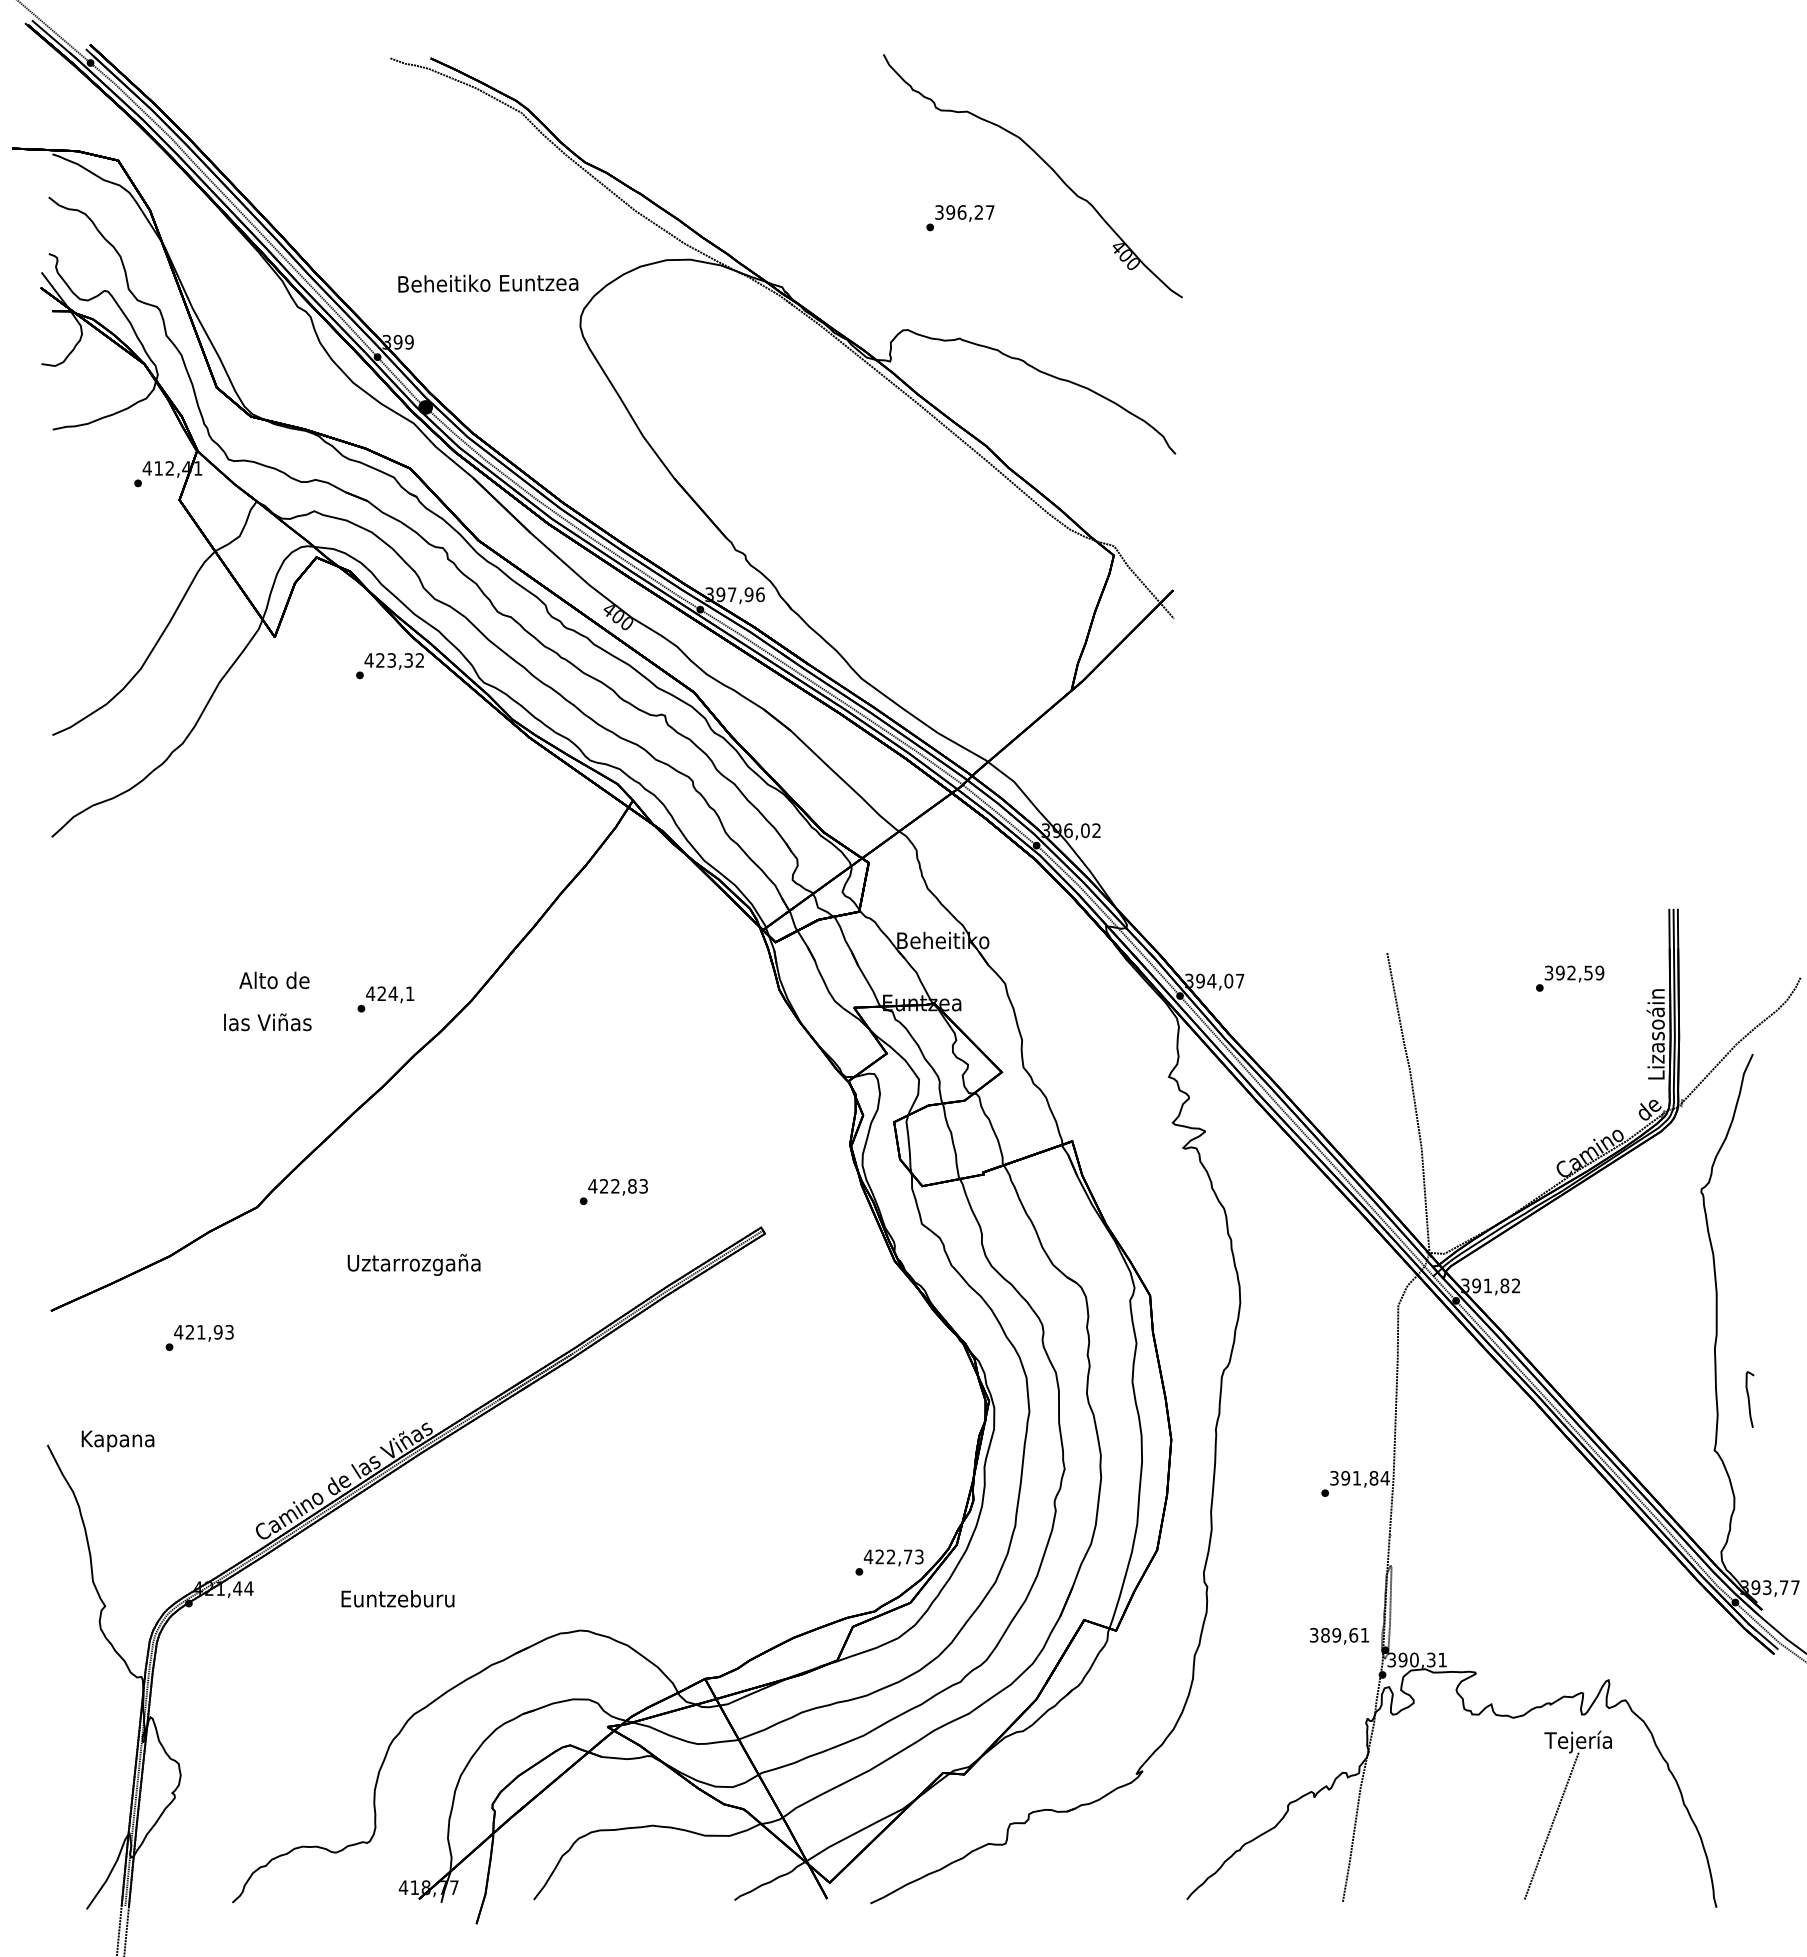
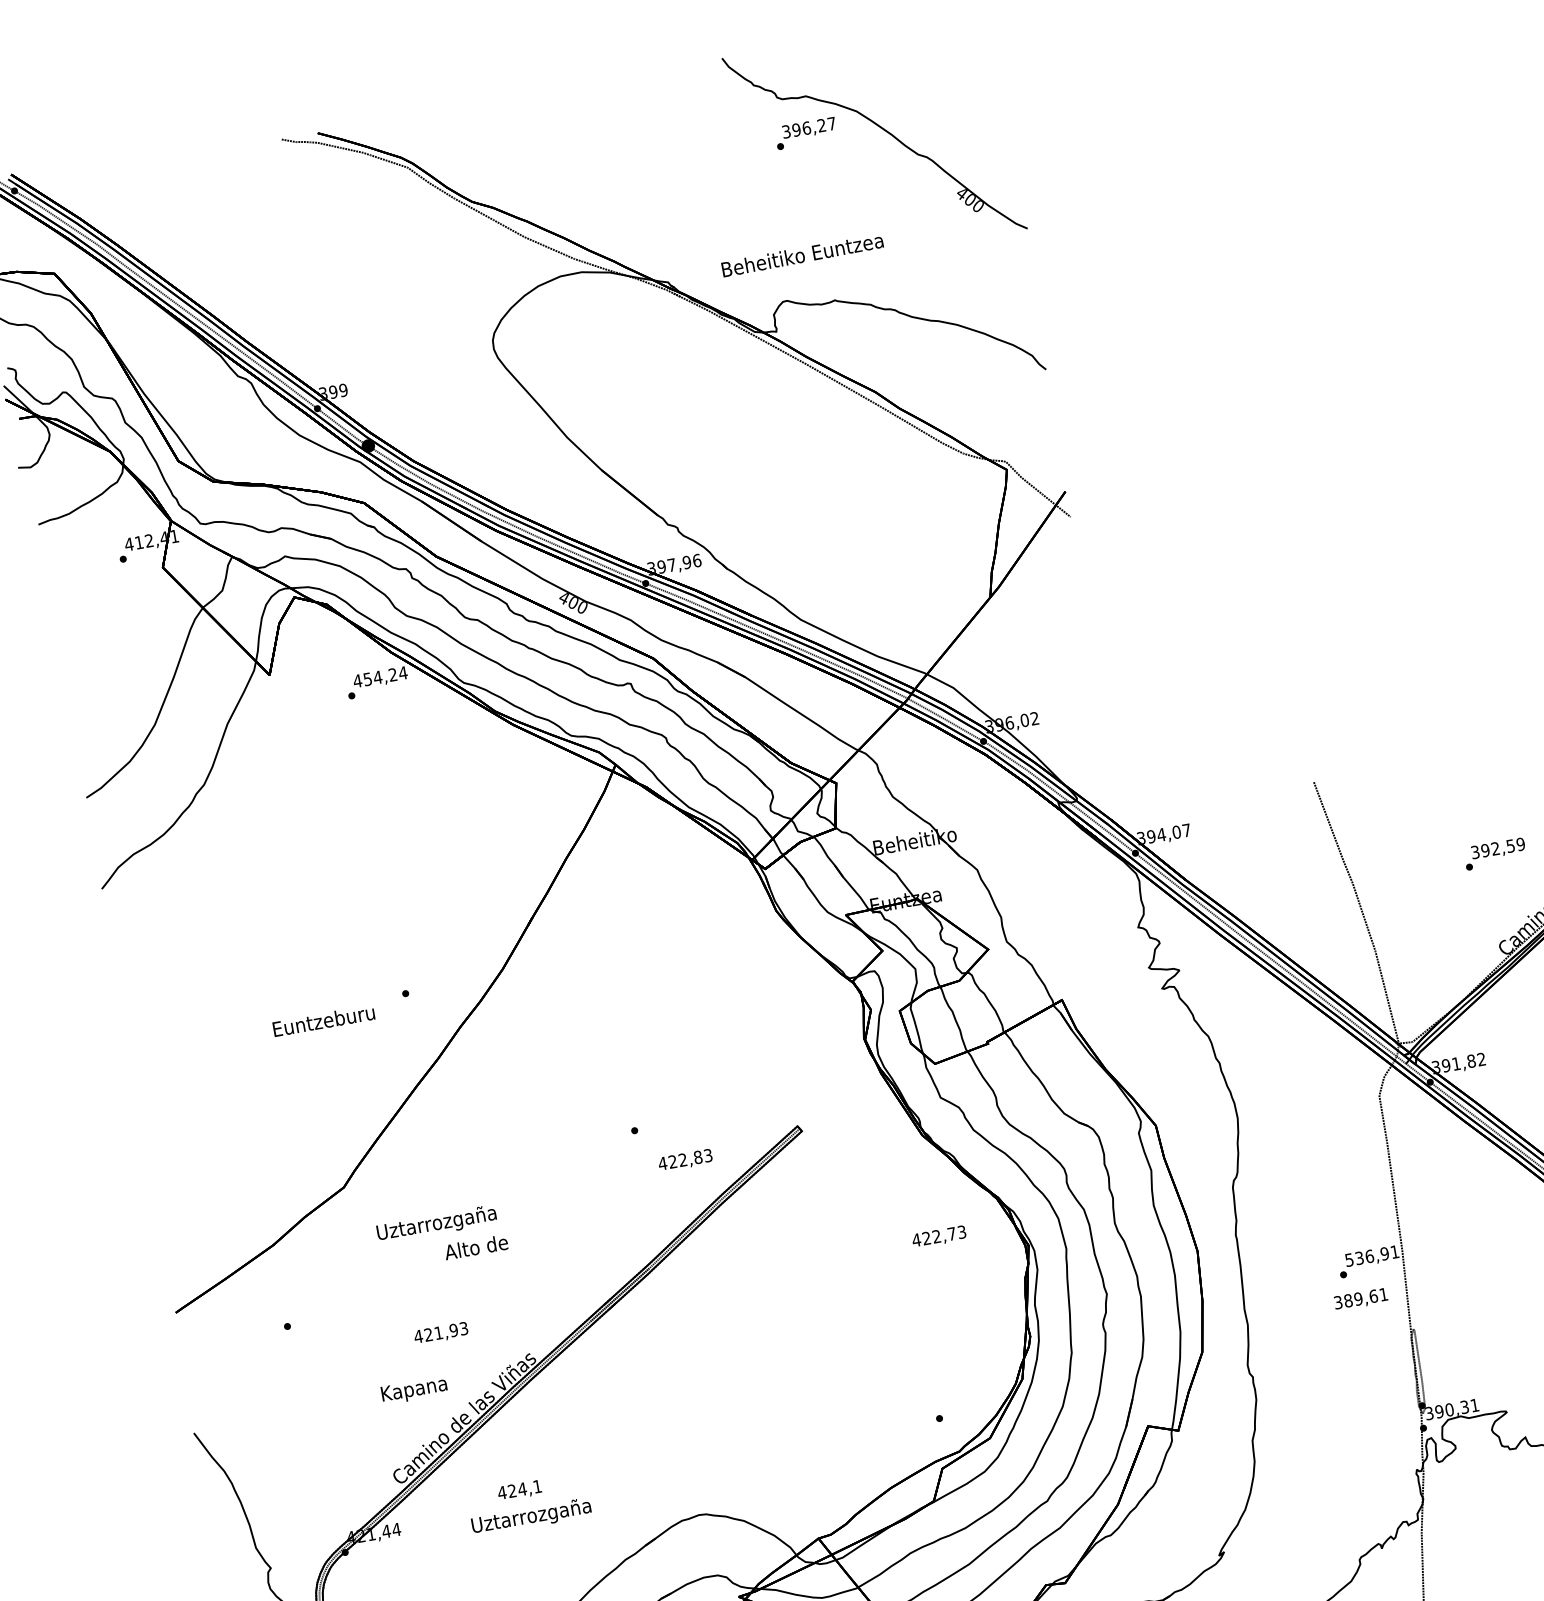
text: (960, 218) -> (806, 133), moved
text: (488, 283) -> (802, 255), moved
text: (400, 660) -> (385, 676), 423,32 -> 454,24
text: (1570, 978) -> (1495, 853), moved
text: (274, 980) -> (476, 1247), moved
text: (390, 994) -> (520, 1490), moved
text: (267, 1022) -> (323, 1020), las Viñas -> Euntzeburu
text: (617, 1187) -> (685, 1160), moved
text: (413, 1264) -> (436, 1224), moved
text: (203, 1333) -> (440, 1333), moved
text: (117, 1440) -> (413, 1390), moved
text: (1359, 1477) -> (1371, 1255), 391,84 -> 536,91
text: (893, 1557) -> (938, 1236), moved
text: (397, 1600) -> (531, 1516), Euntzeburu -> Uztarrozgaña
text: (1339, 1636) -> (1361, 1299), moved

